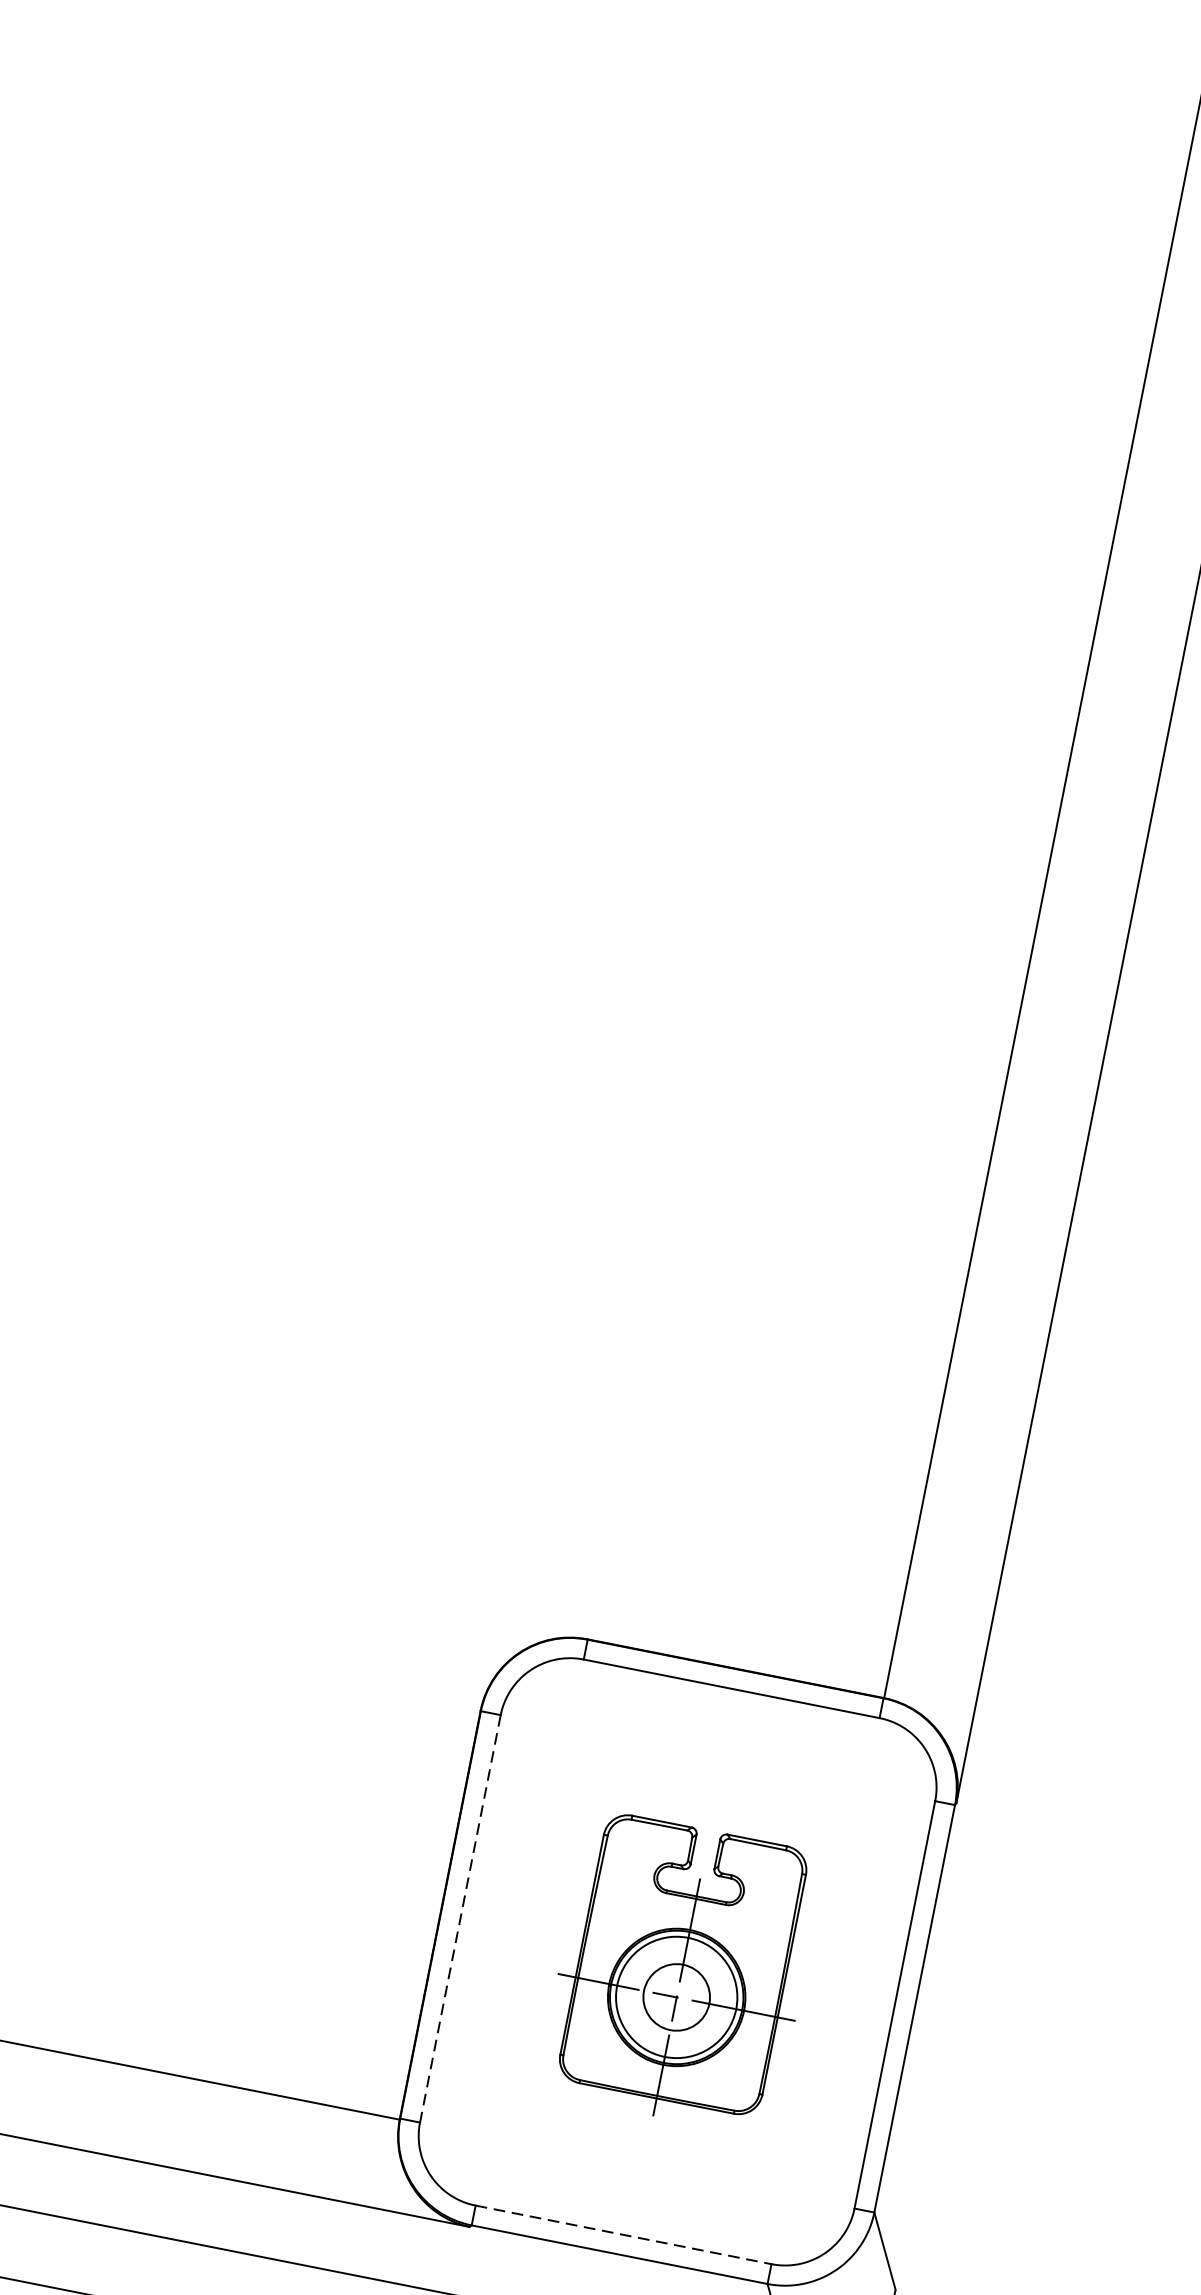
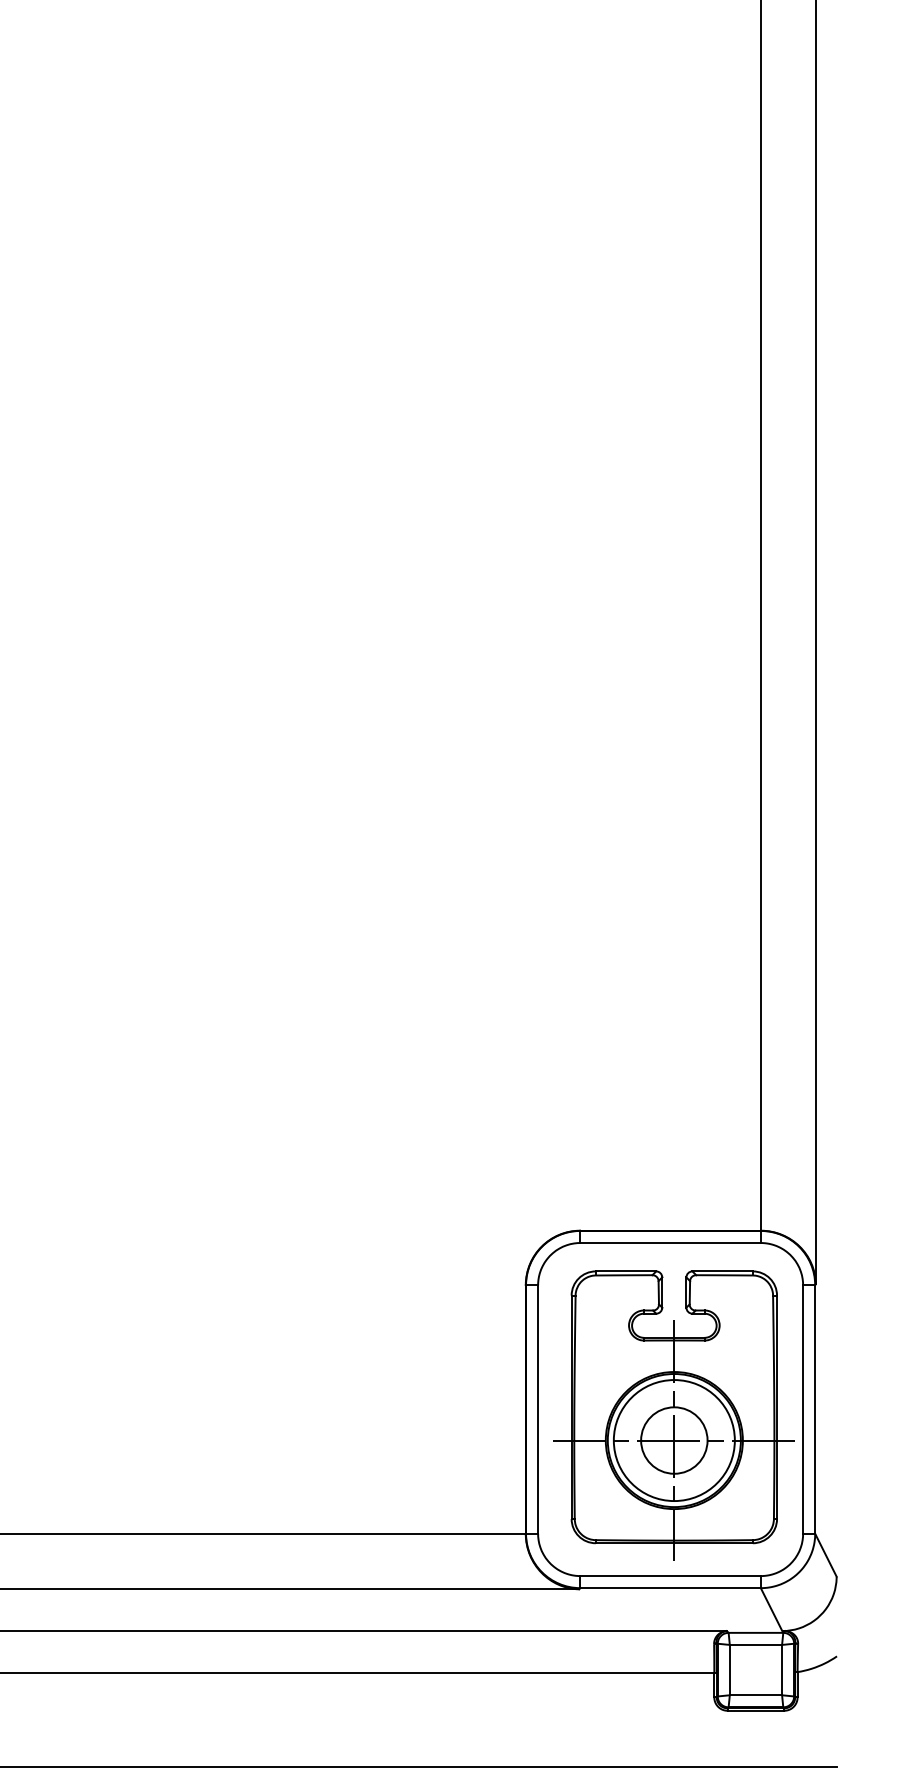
line: (460, 1920) -> (538, 1410), dashed -> solid
part: (680, 1972) -> (673, 1415), size x1.67
line: (624, 2235) -> (671, 1576), dashed -> solid

